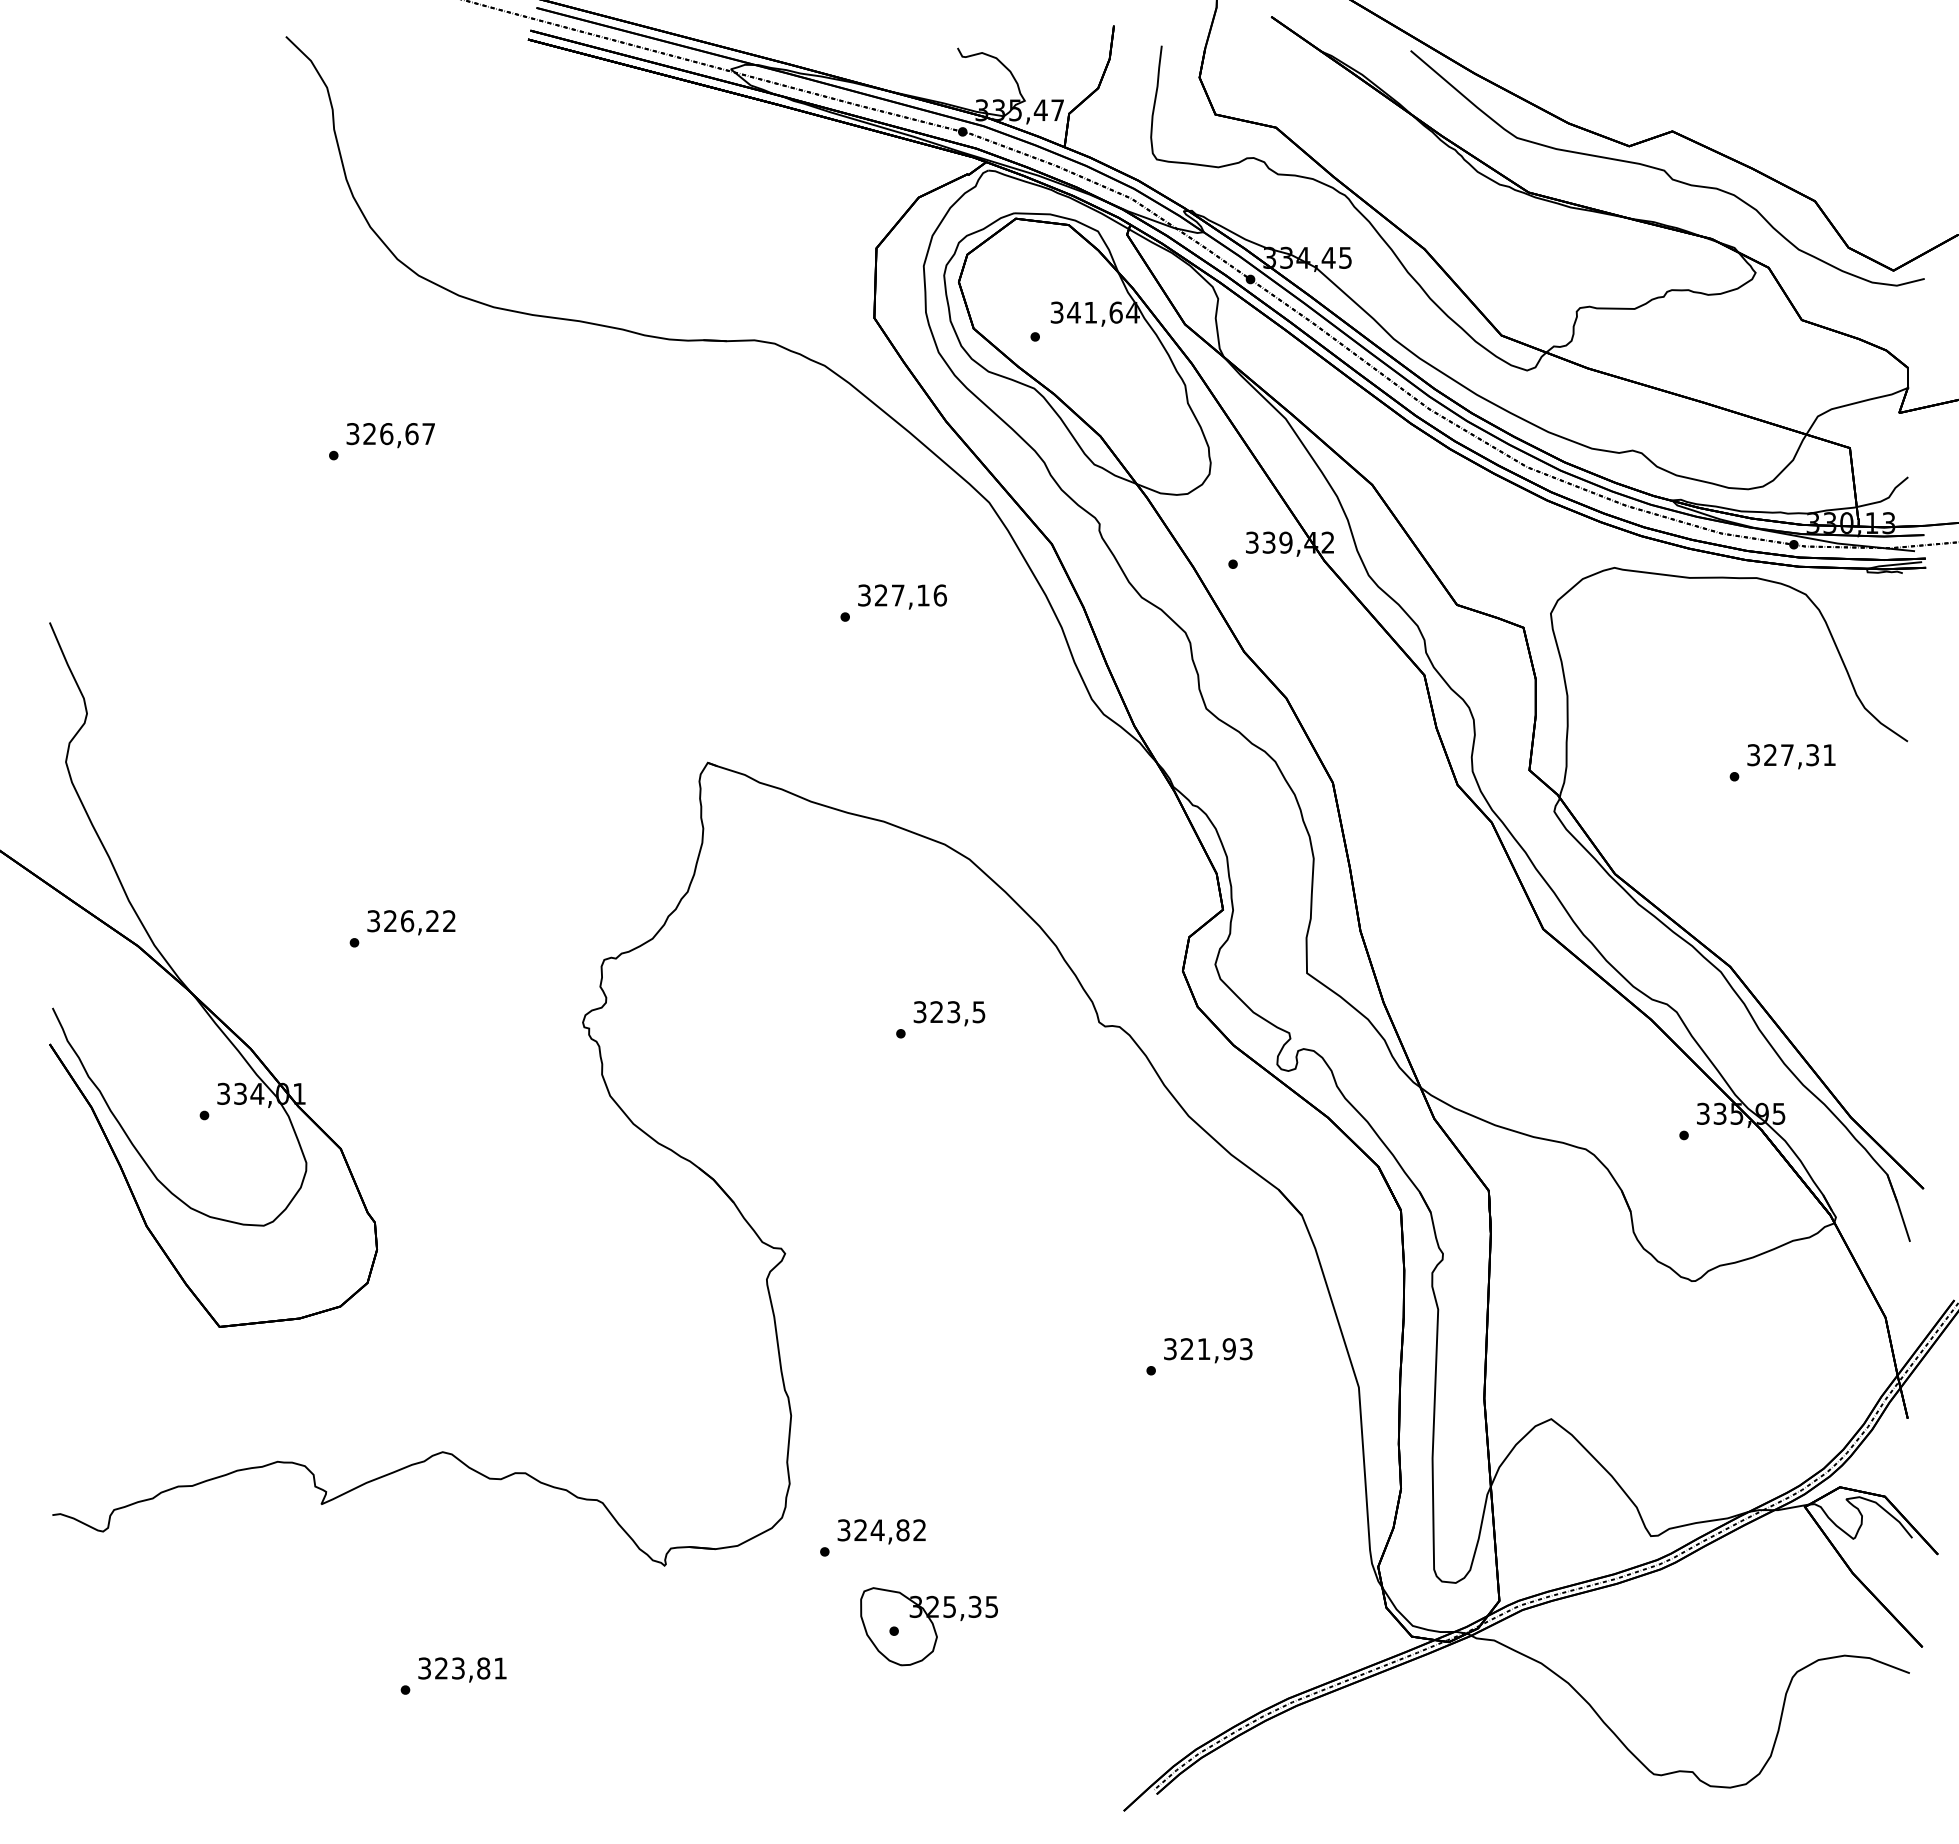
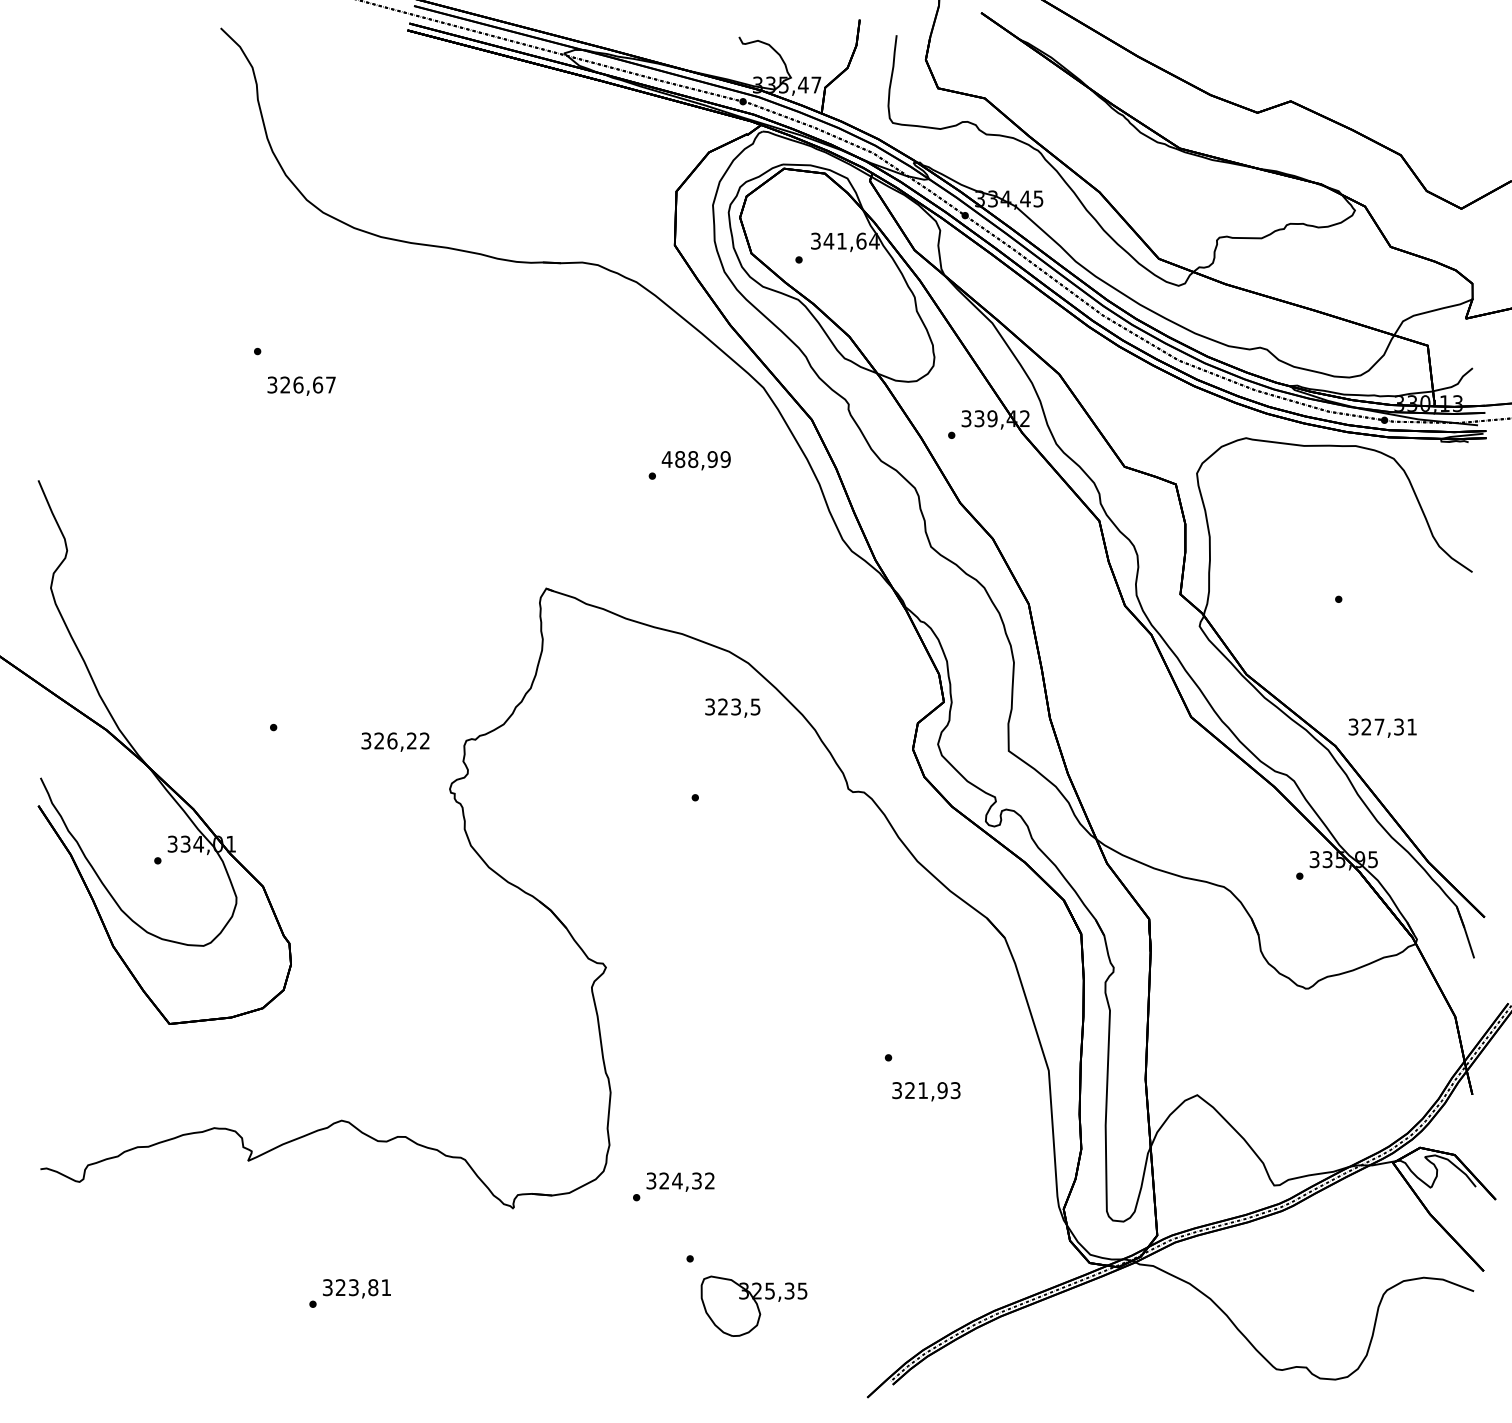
curve: (1665, 170) -> (1285, 131), removed
text: (390, 435) -> (301, 386), moved
text: (902, 595) -> (696, 459), 327,16 -> 488,99
text: (1791, 756) -> (1382, 728), moved
text: (411, 922) -> (395, 741), moved
text: (949, 1013) -> (732, 708), moved
text: (1208, 1350) -> (926, 1091), moved
text: (902, 1530) -> (696, 1181), 324,82 -> 324,32
part: (928, 1626) -> (753, 1306), moved

